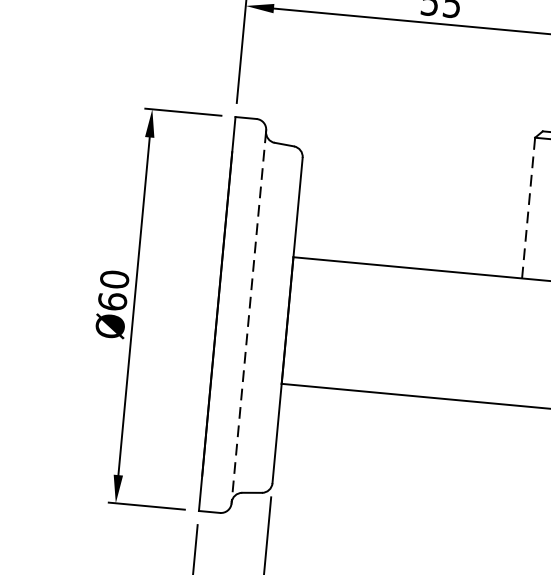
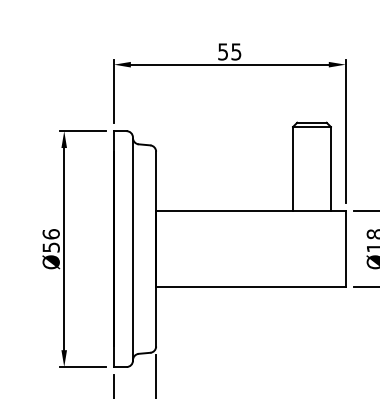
line: (529, 207) -> (293, 168), dashed -> solid
text: (112, 289) -> (50, 240), Ø60 -> Ø56
line: (248, 317) -> (132, 249), dashed -> solid

